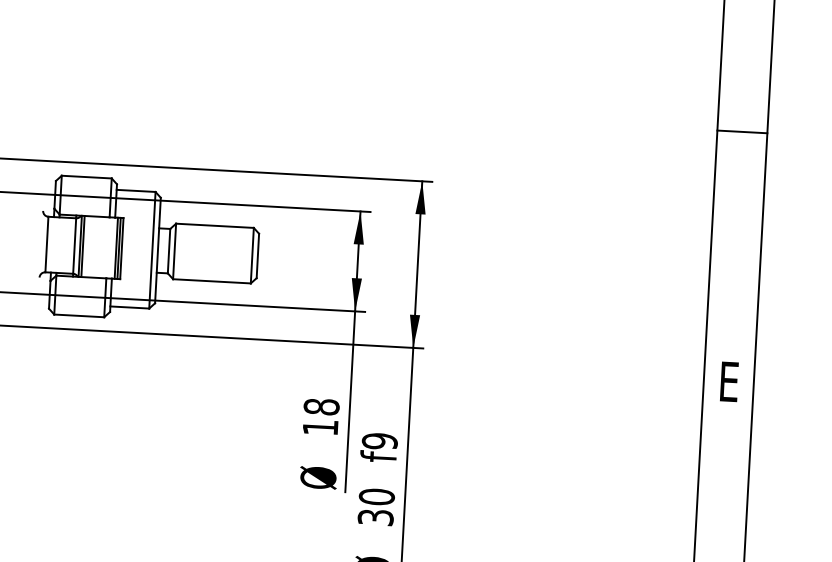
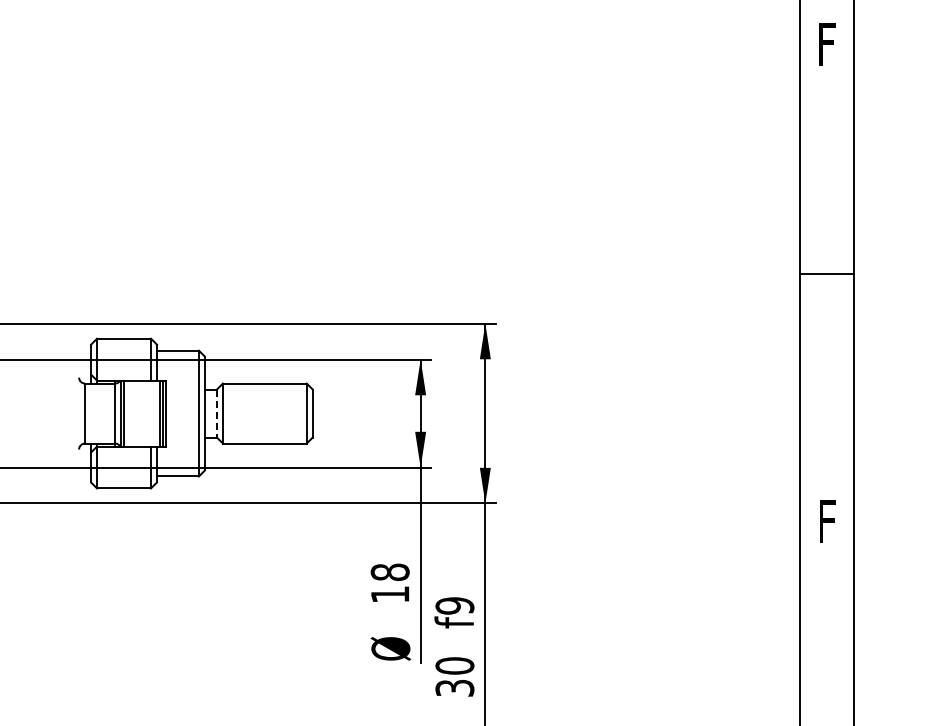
line: (742, 131) -> (826, 273), moved
line: (168, 251) -> (216, 413), solid -> dashed
text: (729, 381) -> (827, 521), E -> F

